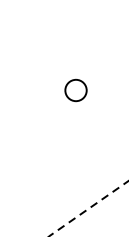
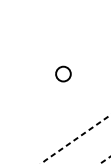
circle: (76, 89) -> (63, 73), moved

